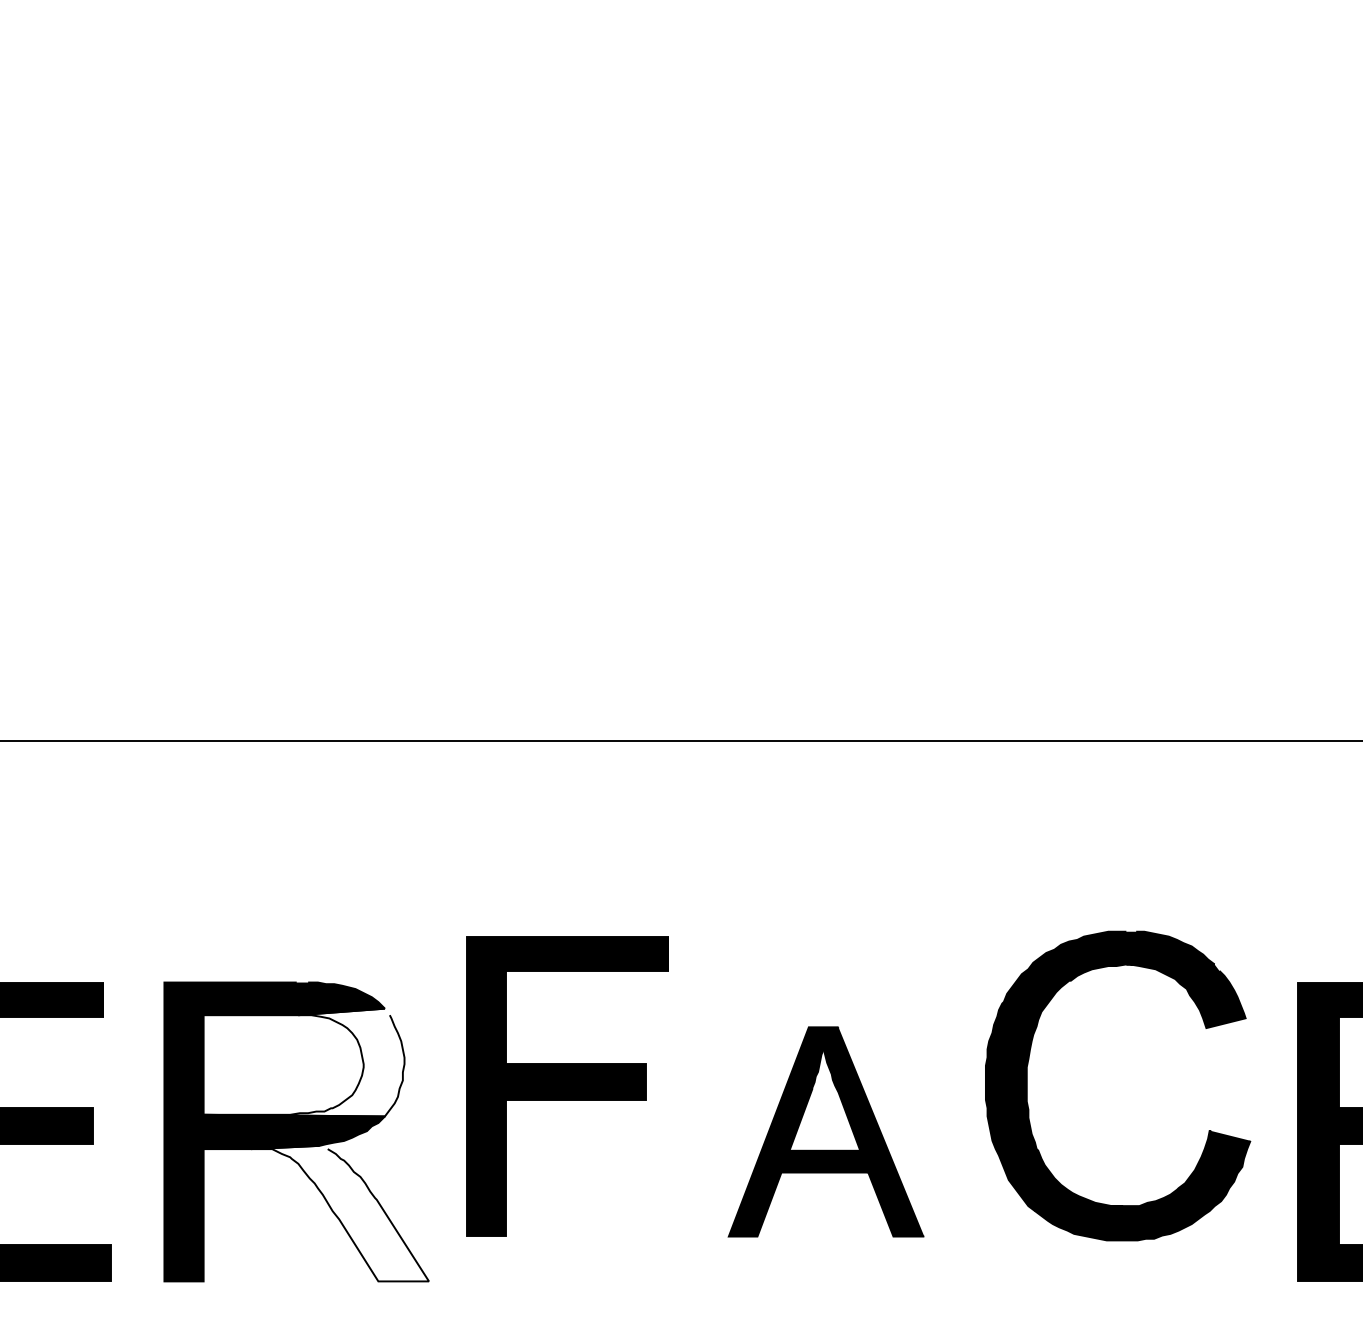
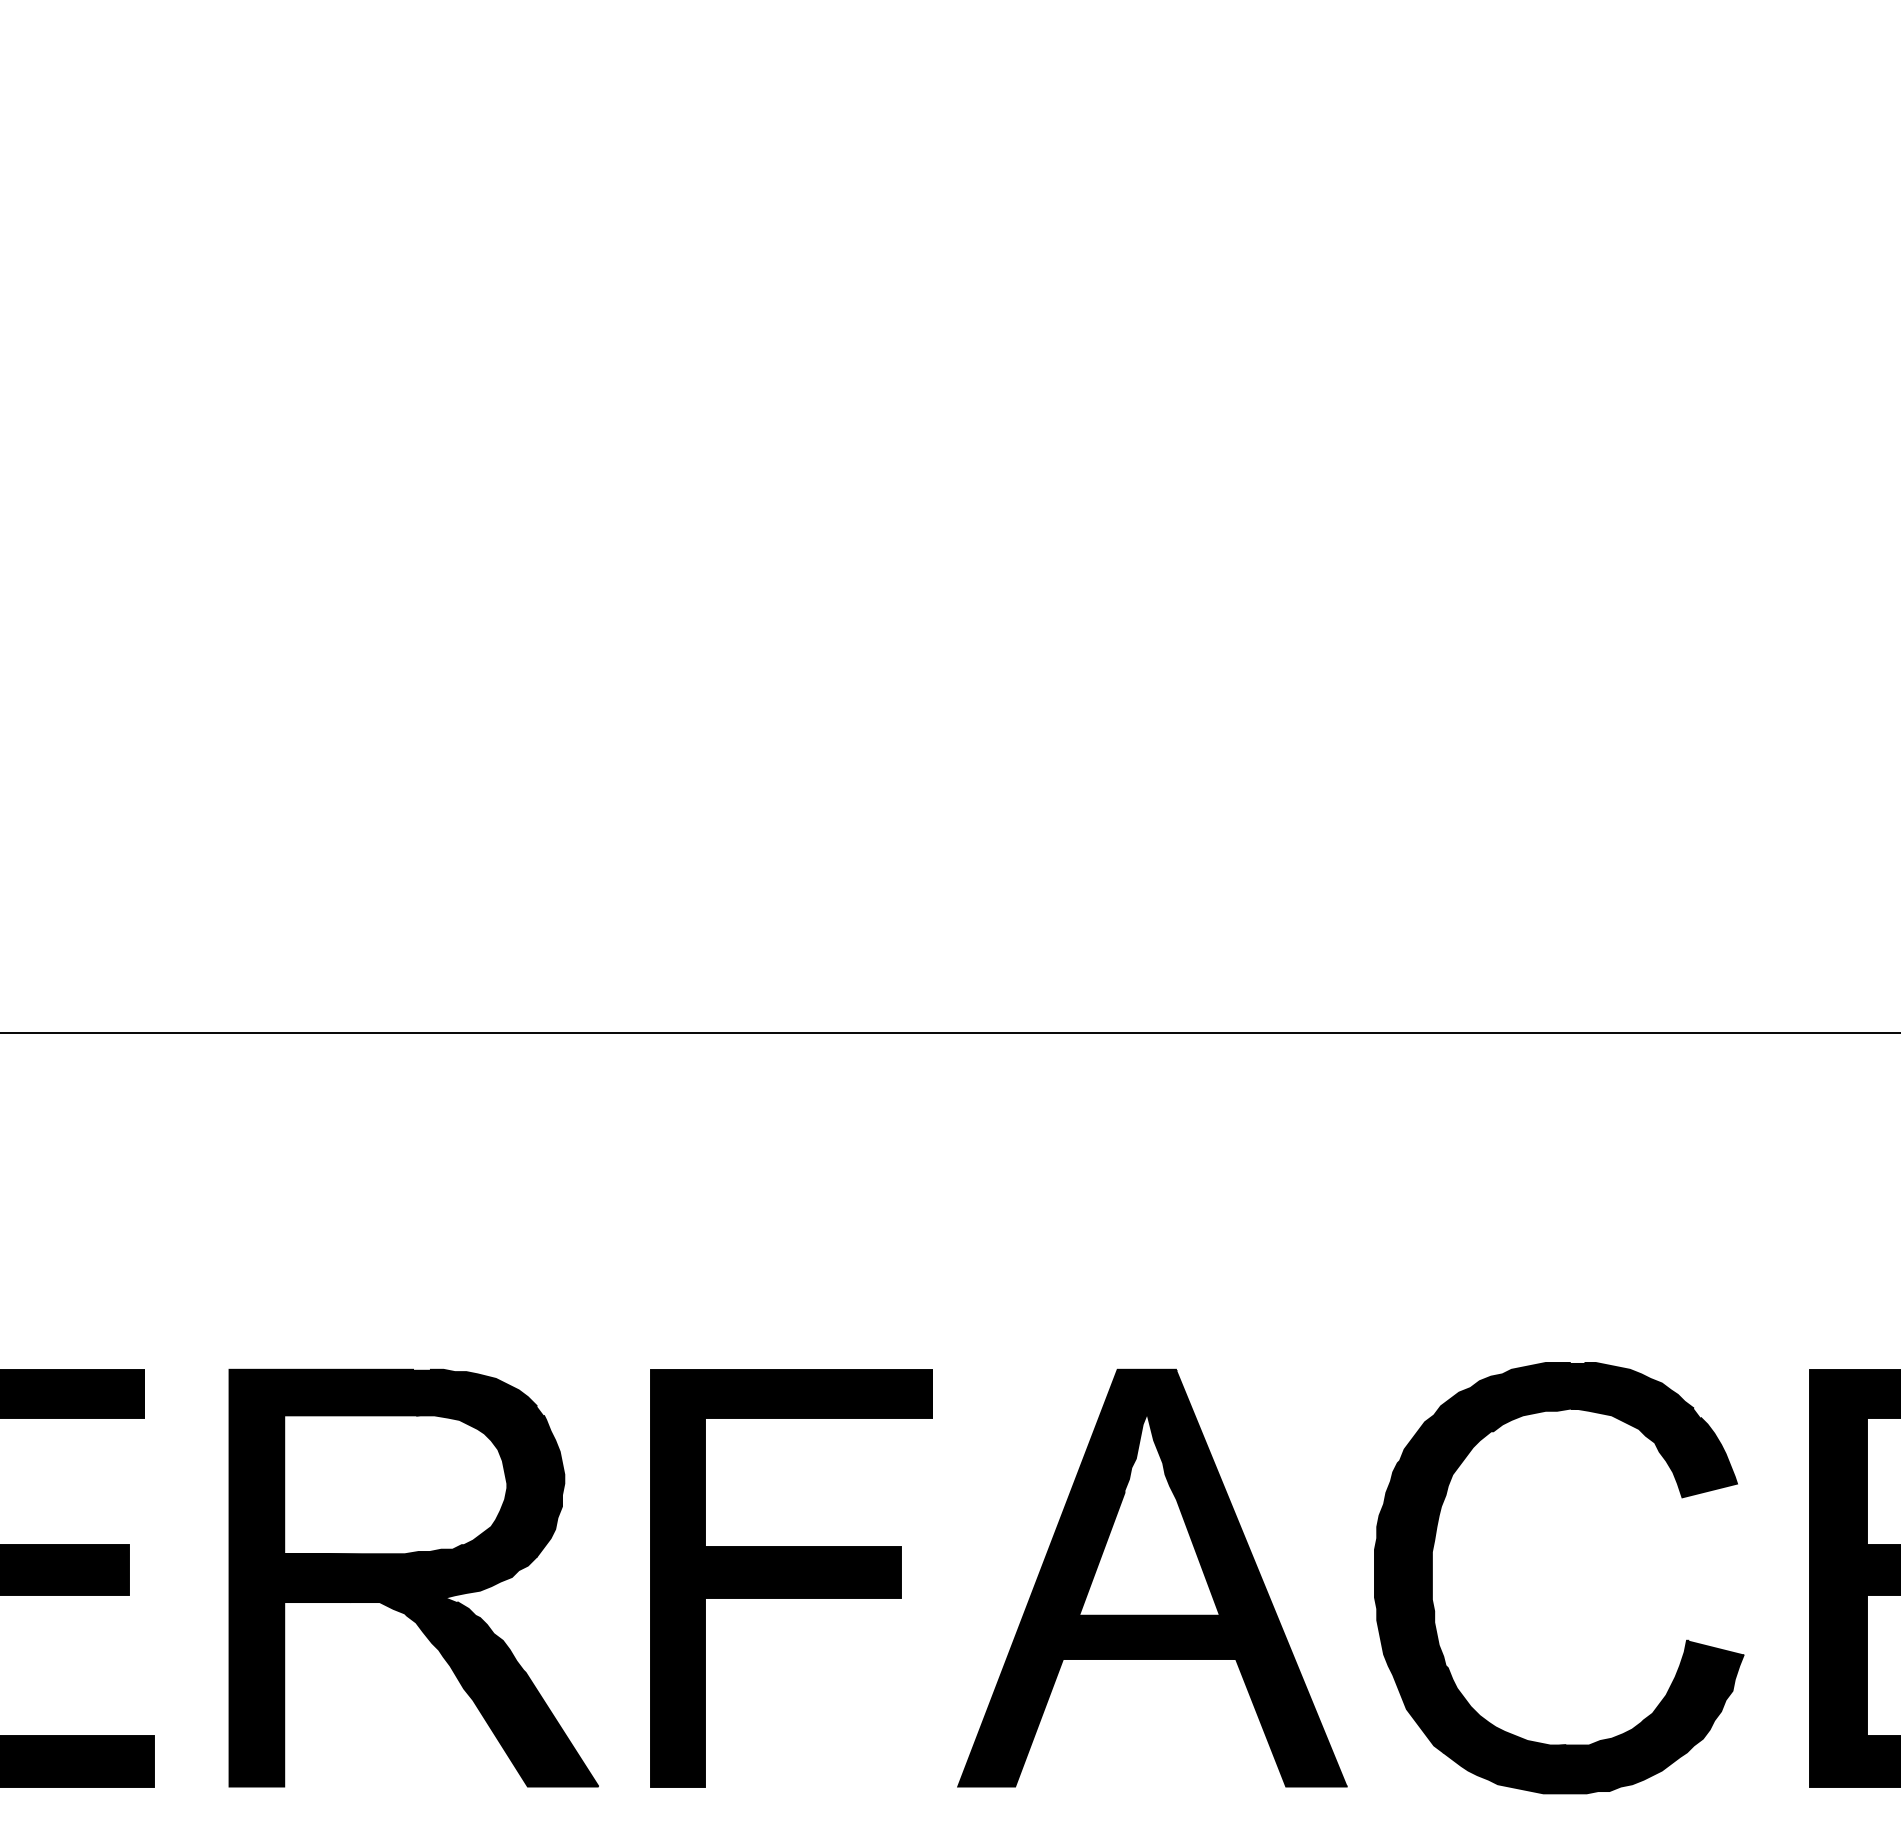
fill: (304, 1062) -> (424, 1481), added
part: (567, 1086) -> (791, 1578), moved
part: (1027, 1086) -> (1432, 1578), moved
part: (826, 1131) -> (1152, 1577), size x1.43
fill: (340, 1213) -> (474, 1691), added

